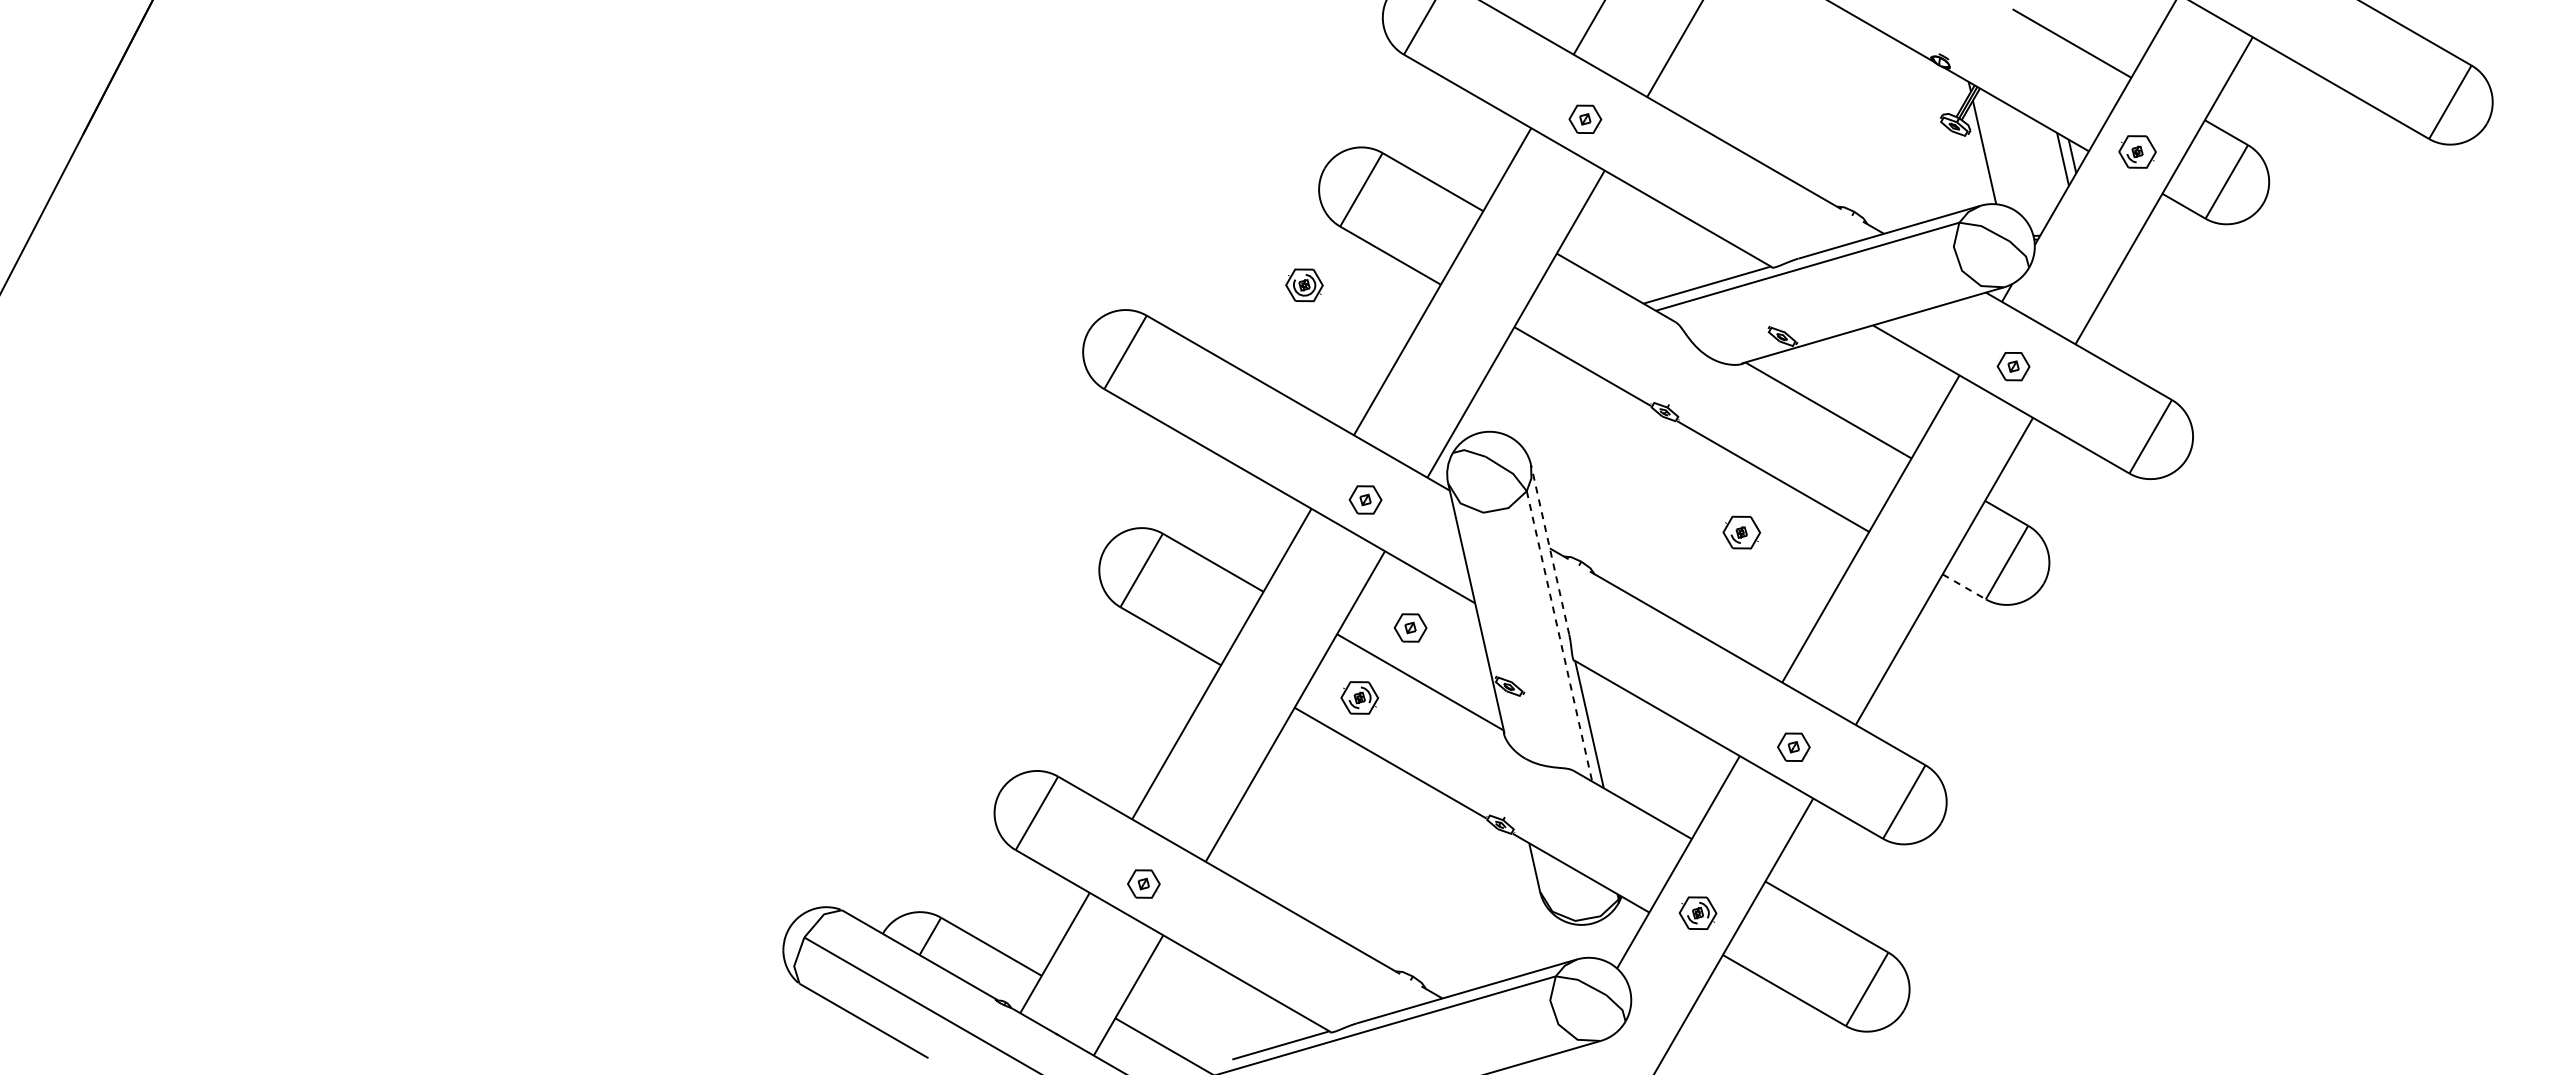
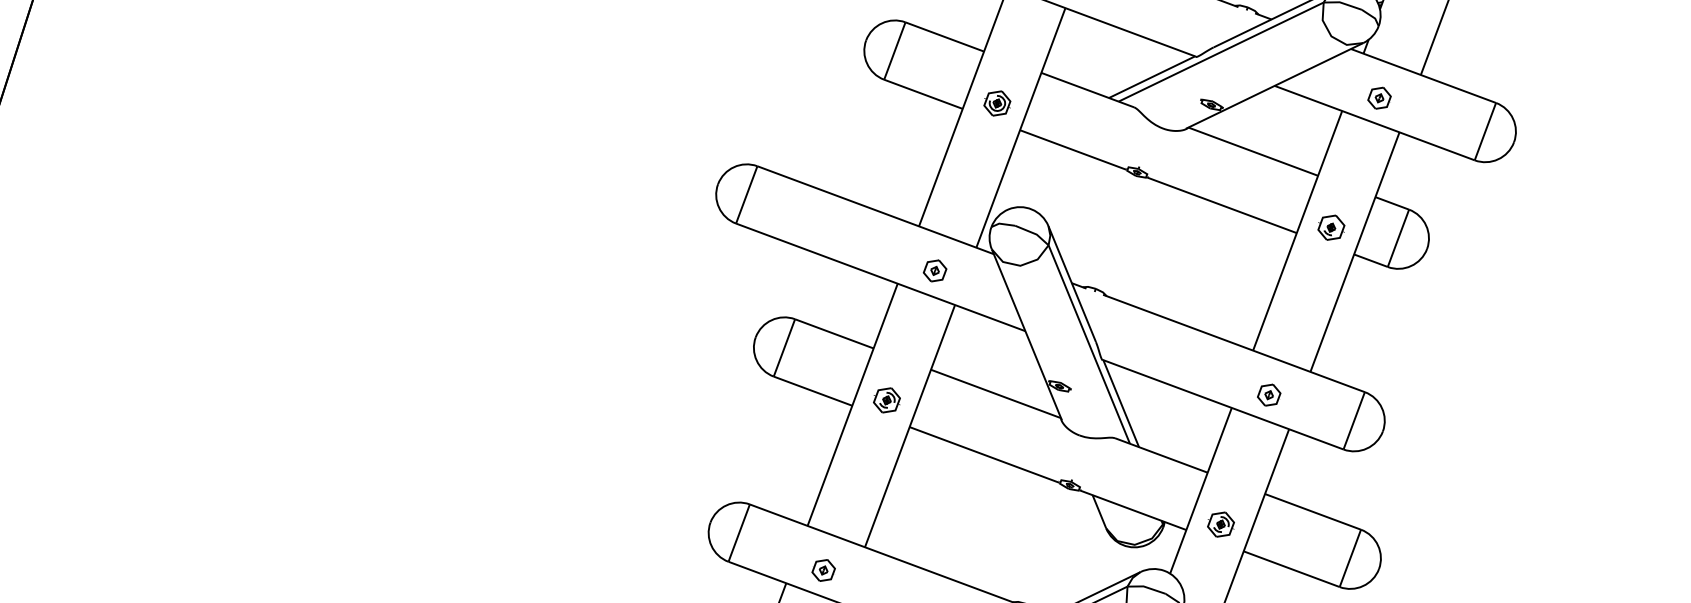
part: (1304, 285) -> (997, 103), moved
part: (1741, 532) -> (1331, 227), moved
line: (1550, 549) -> (1072, 283), dashed -> solid
line: (1964, 586) -> (1371, 260), dashed -> solid
part: (1410, 627) -> (982, 356), removed
line: (1559, 636) -> (1089, 344), dashed -> solid
part: (1359, 697) -> (886, 400), moved

